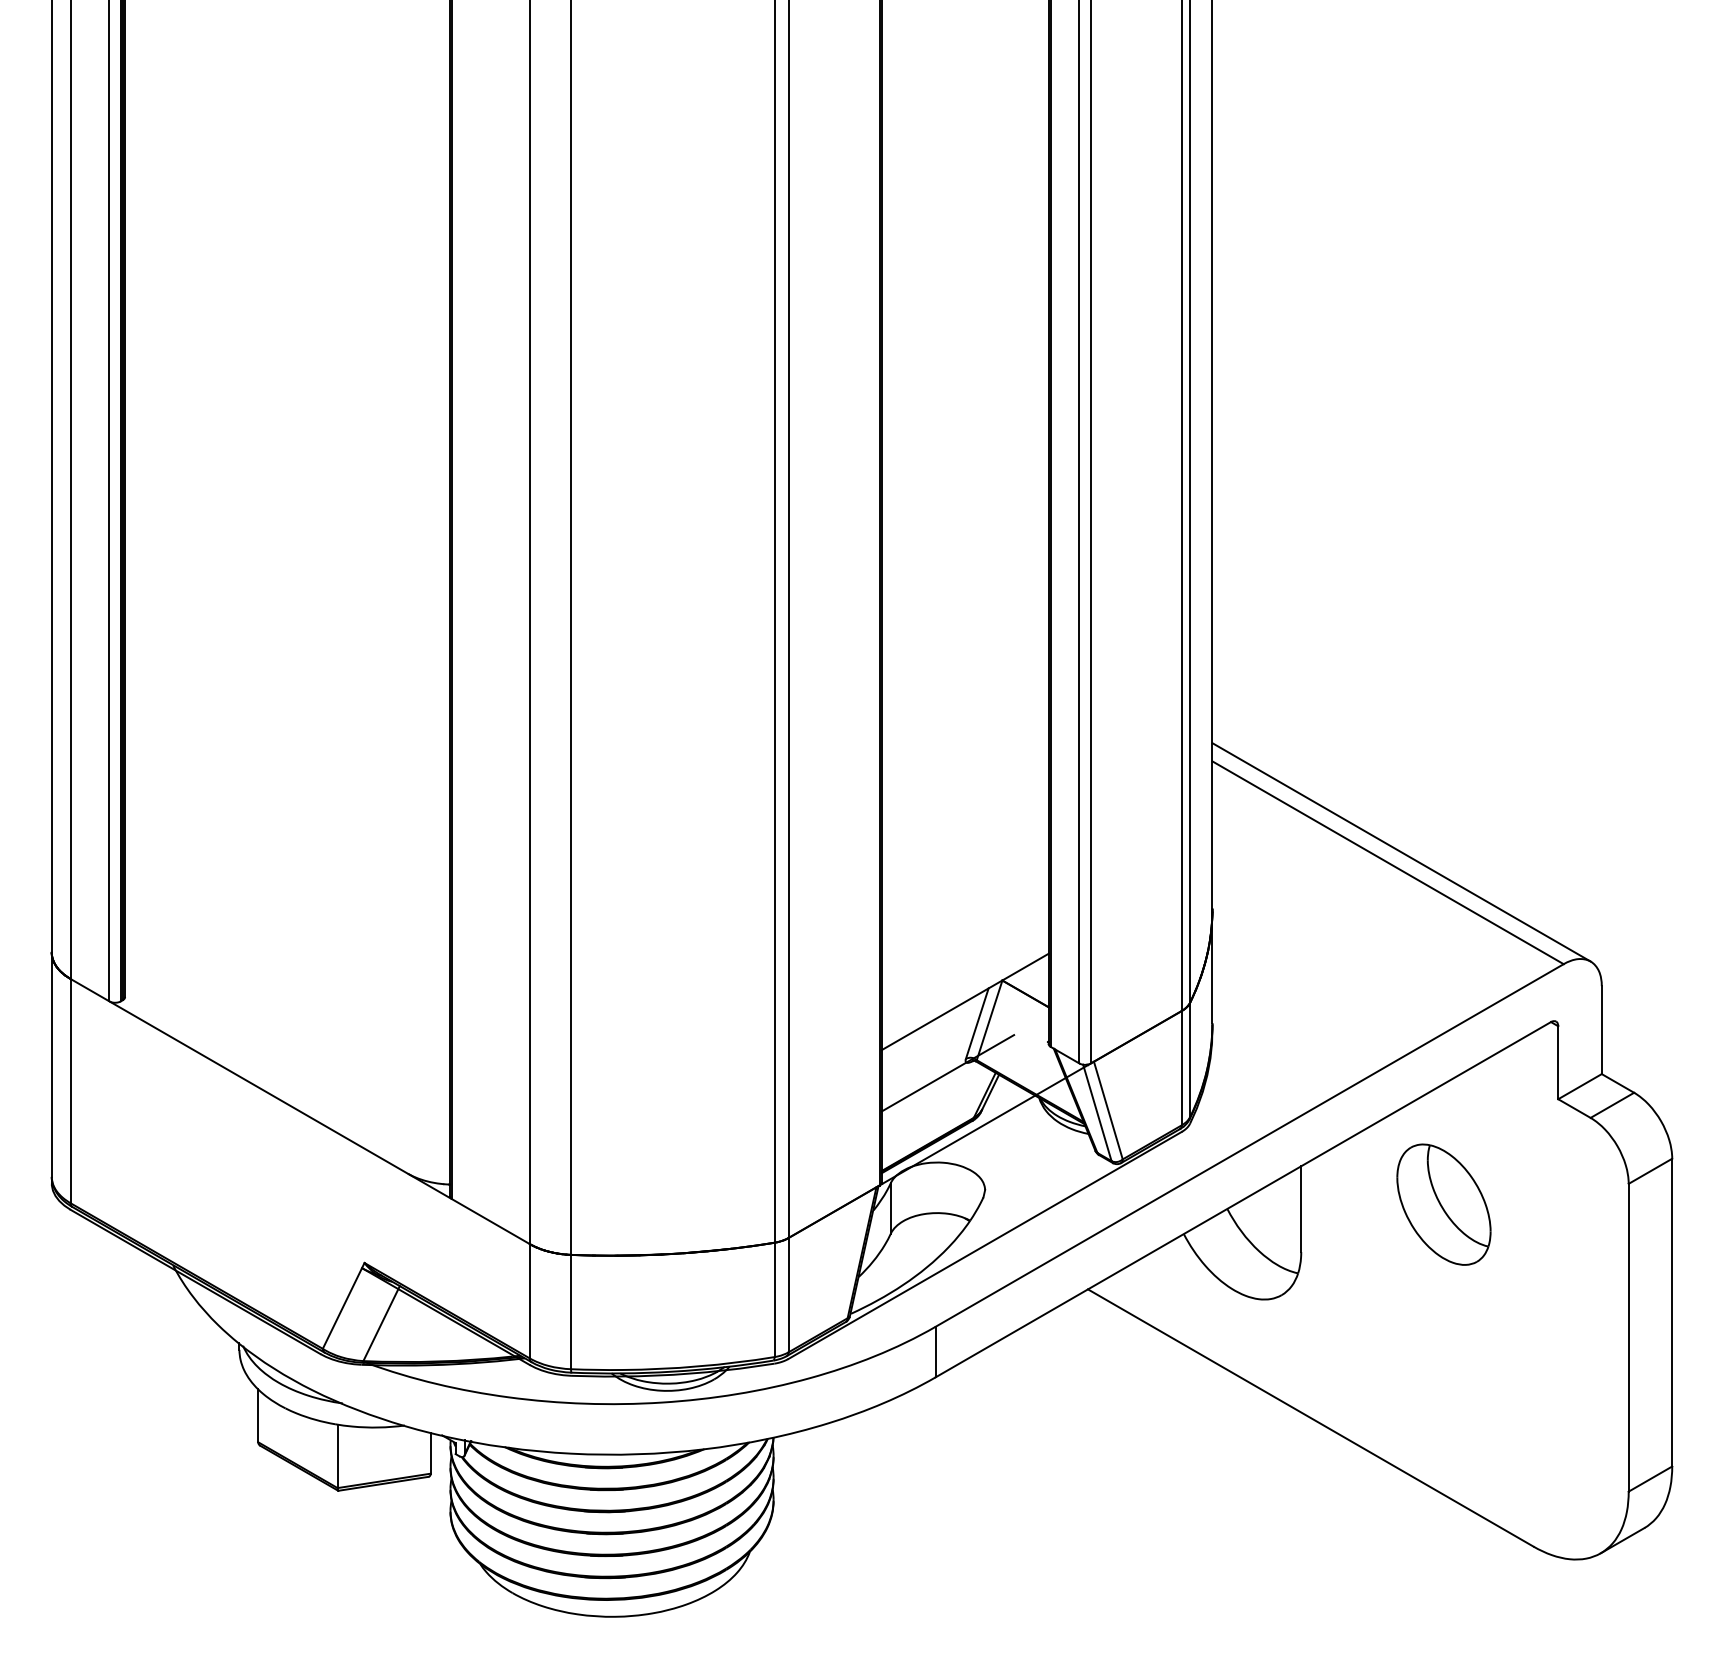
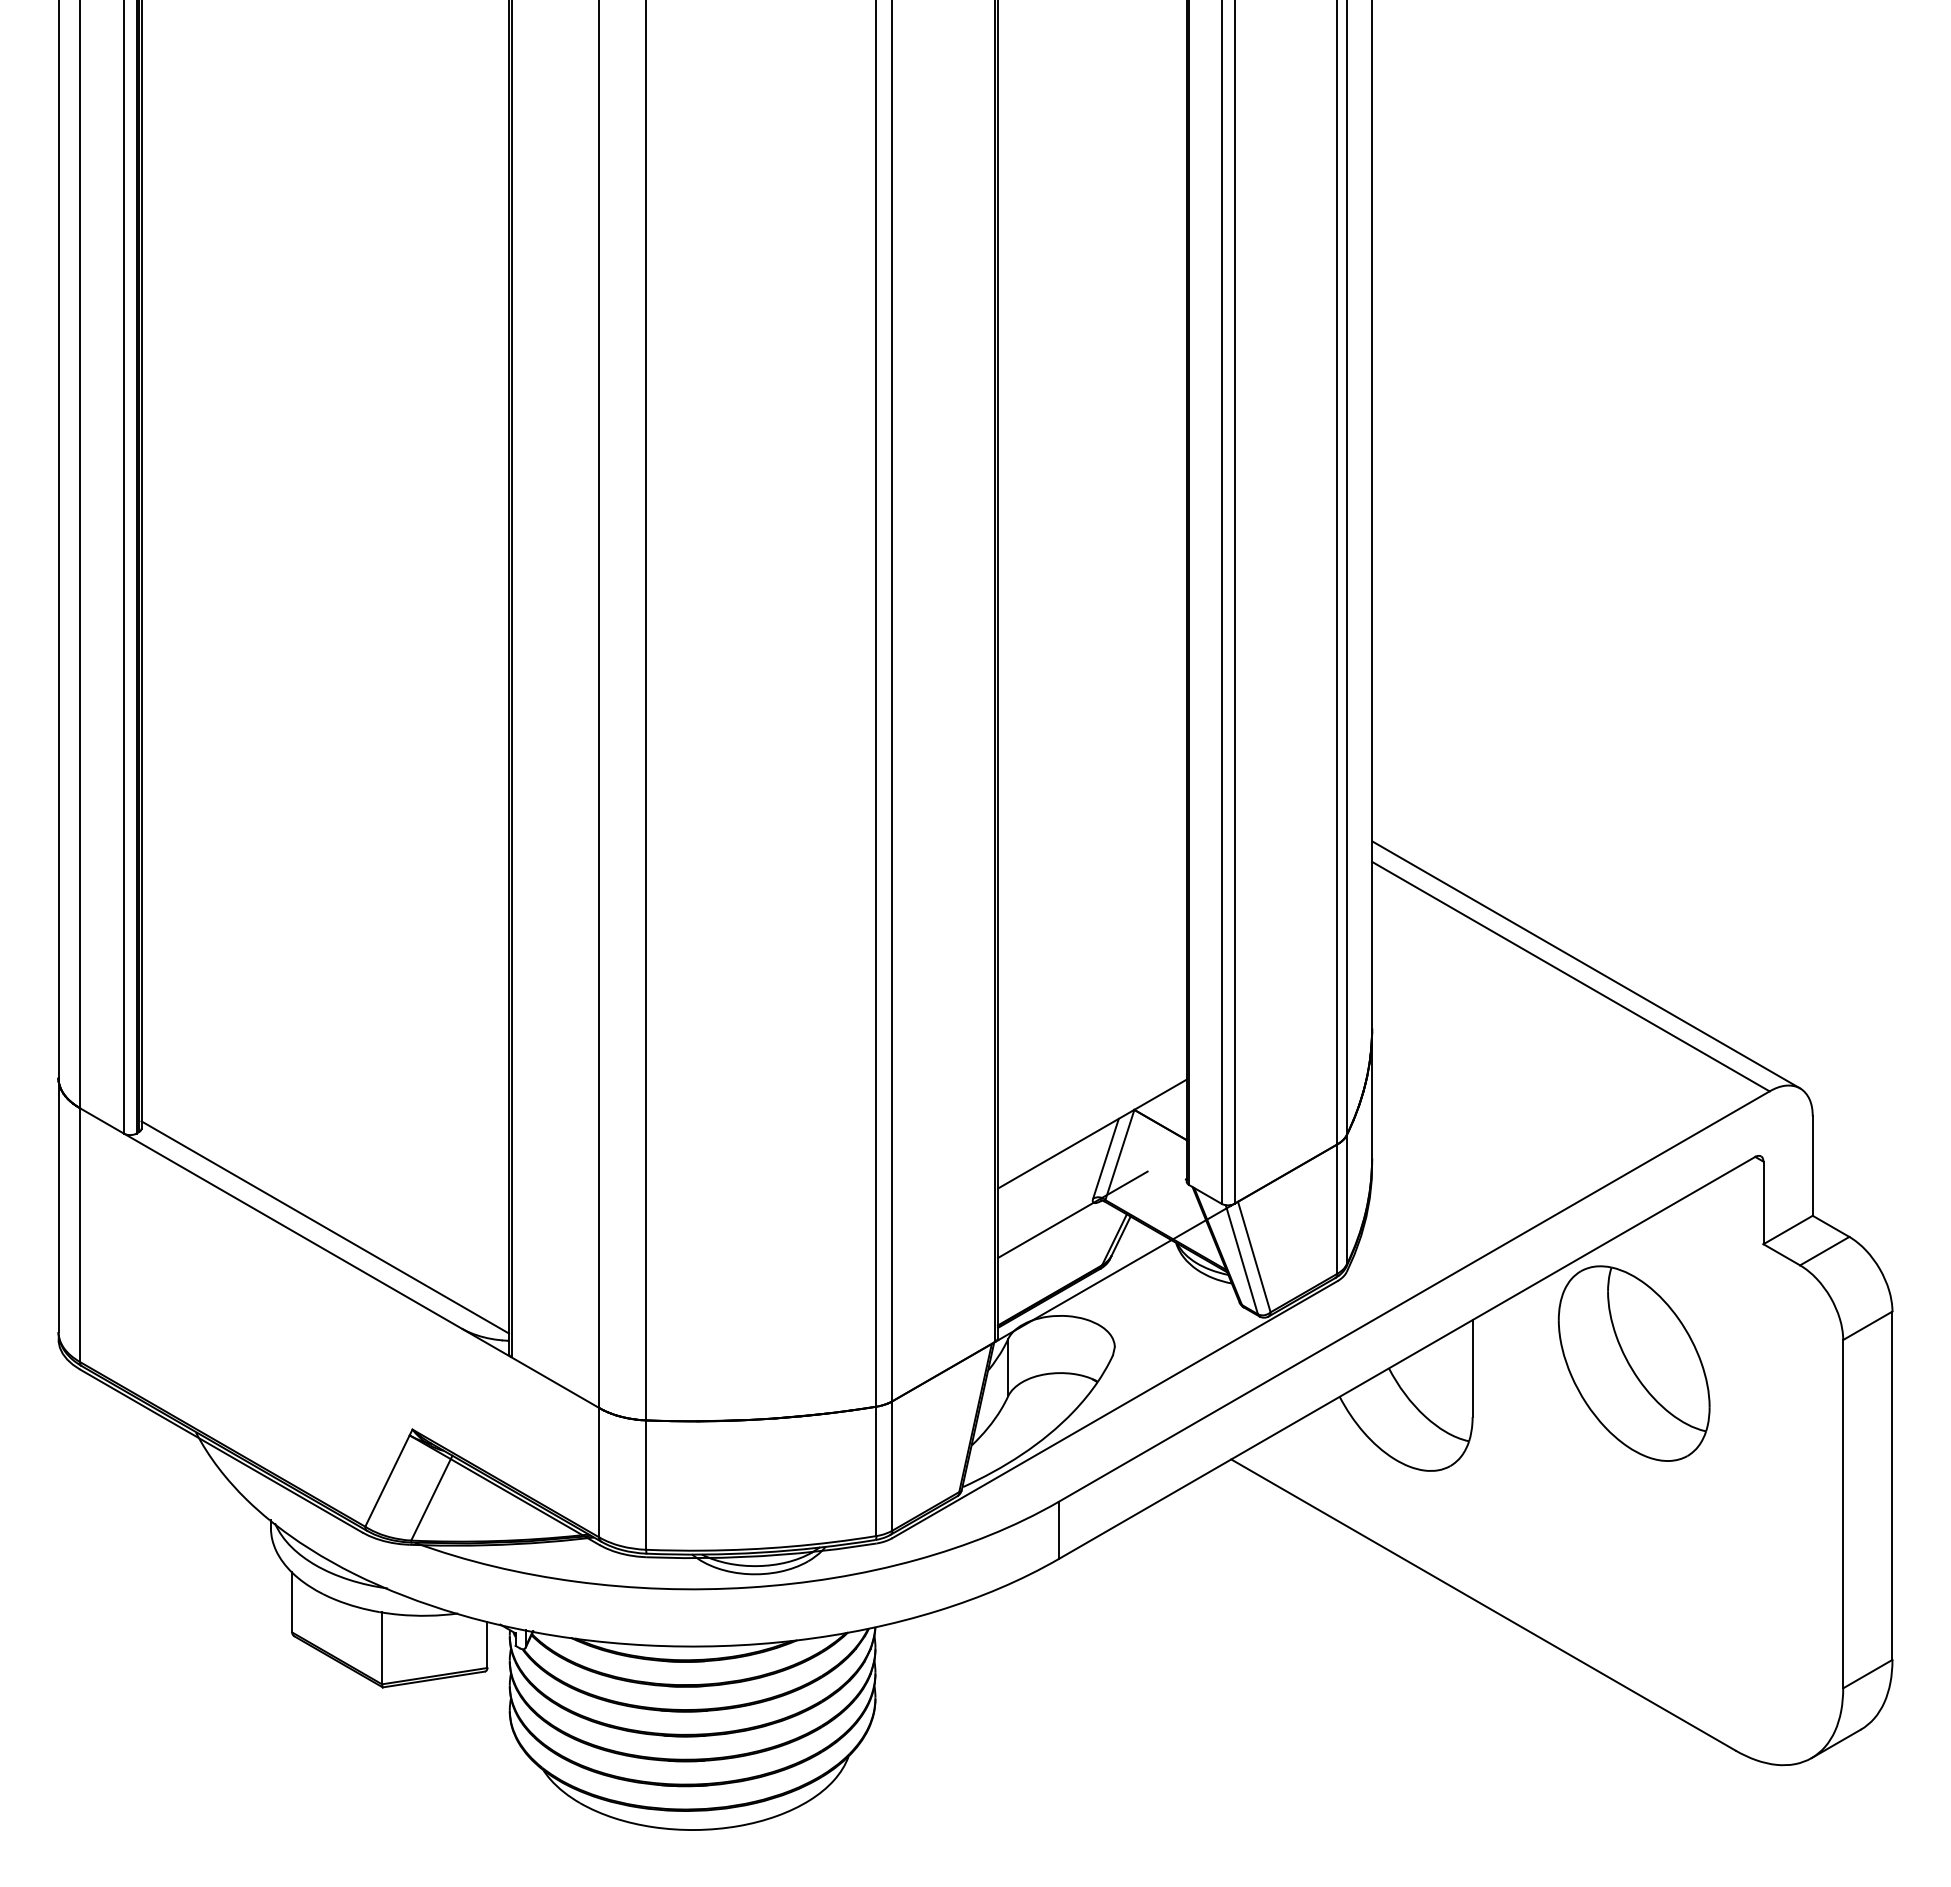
line: (286, 1084) -> (324, 1227), added
part: (1443, 1204) -> (1633, 1363), size x1.43

